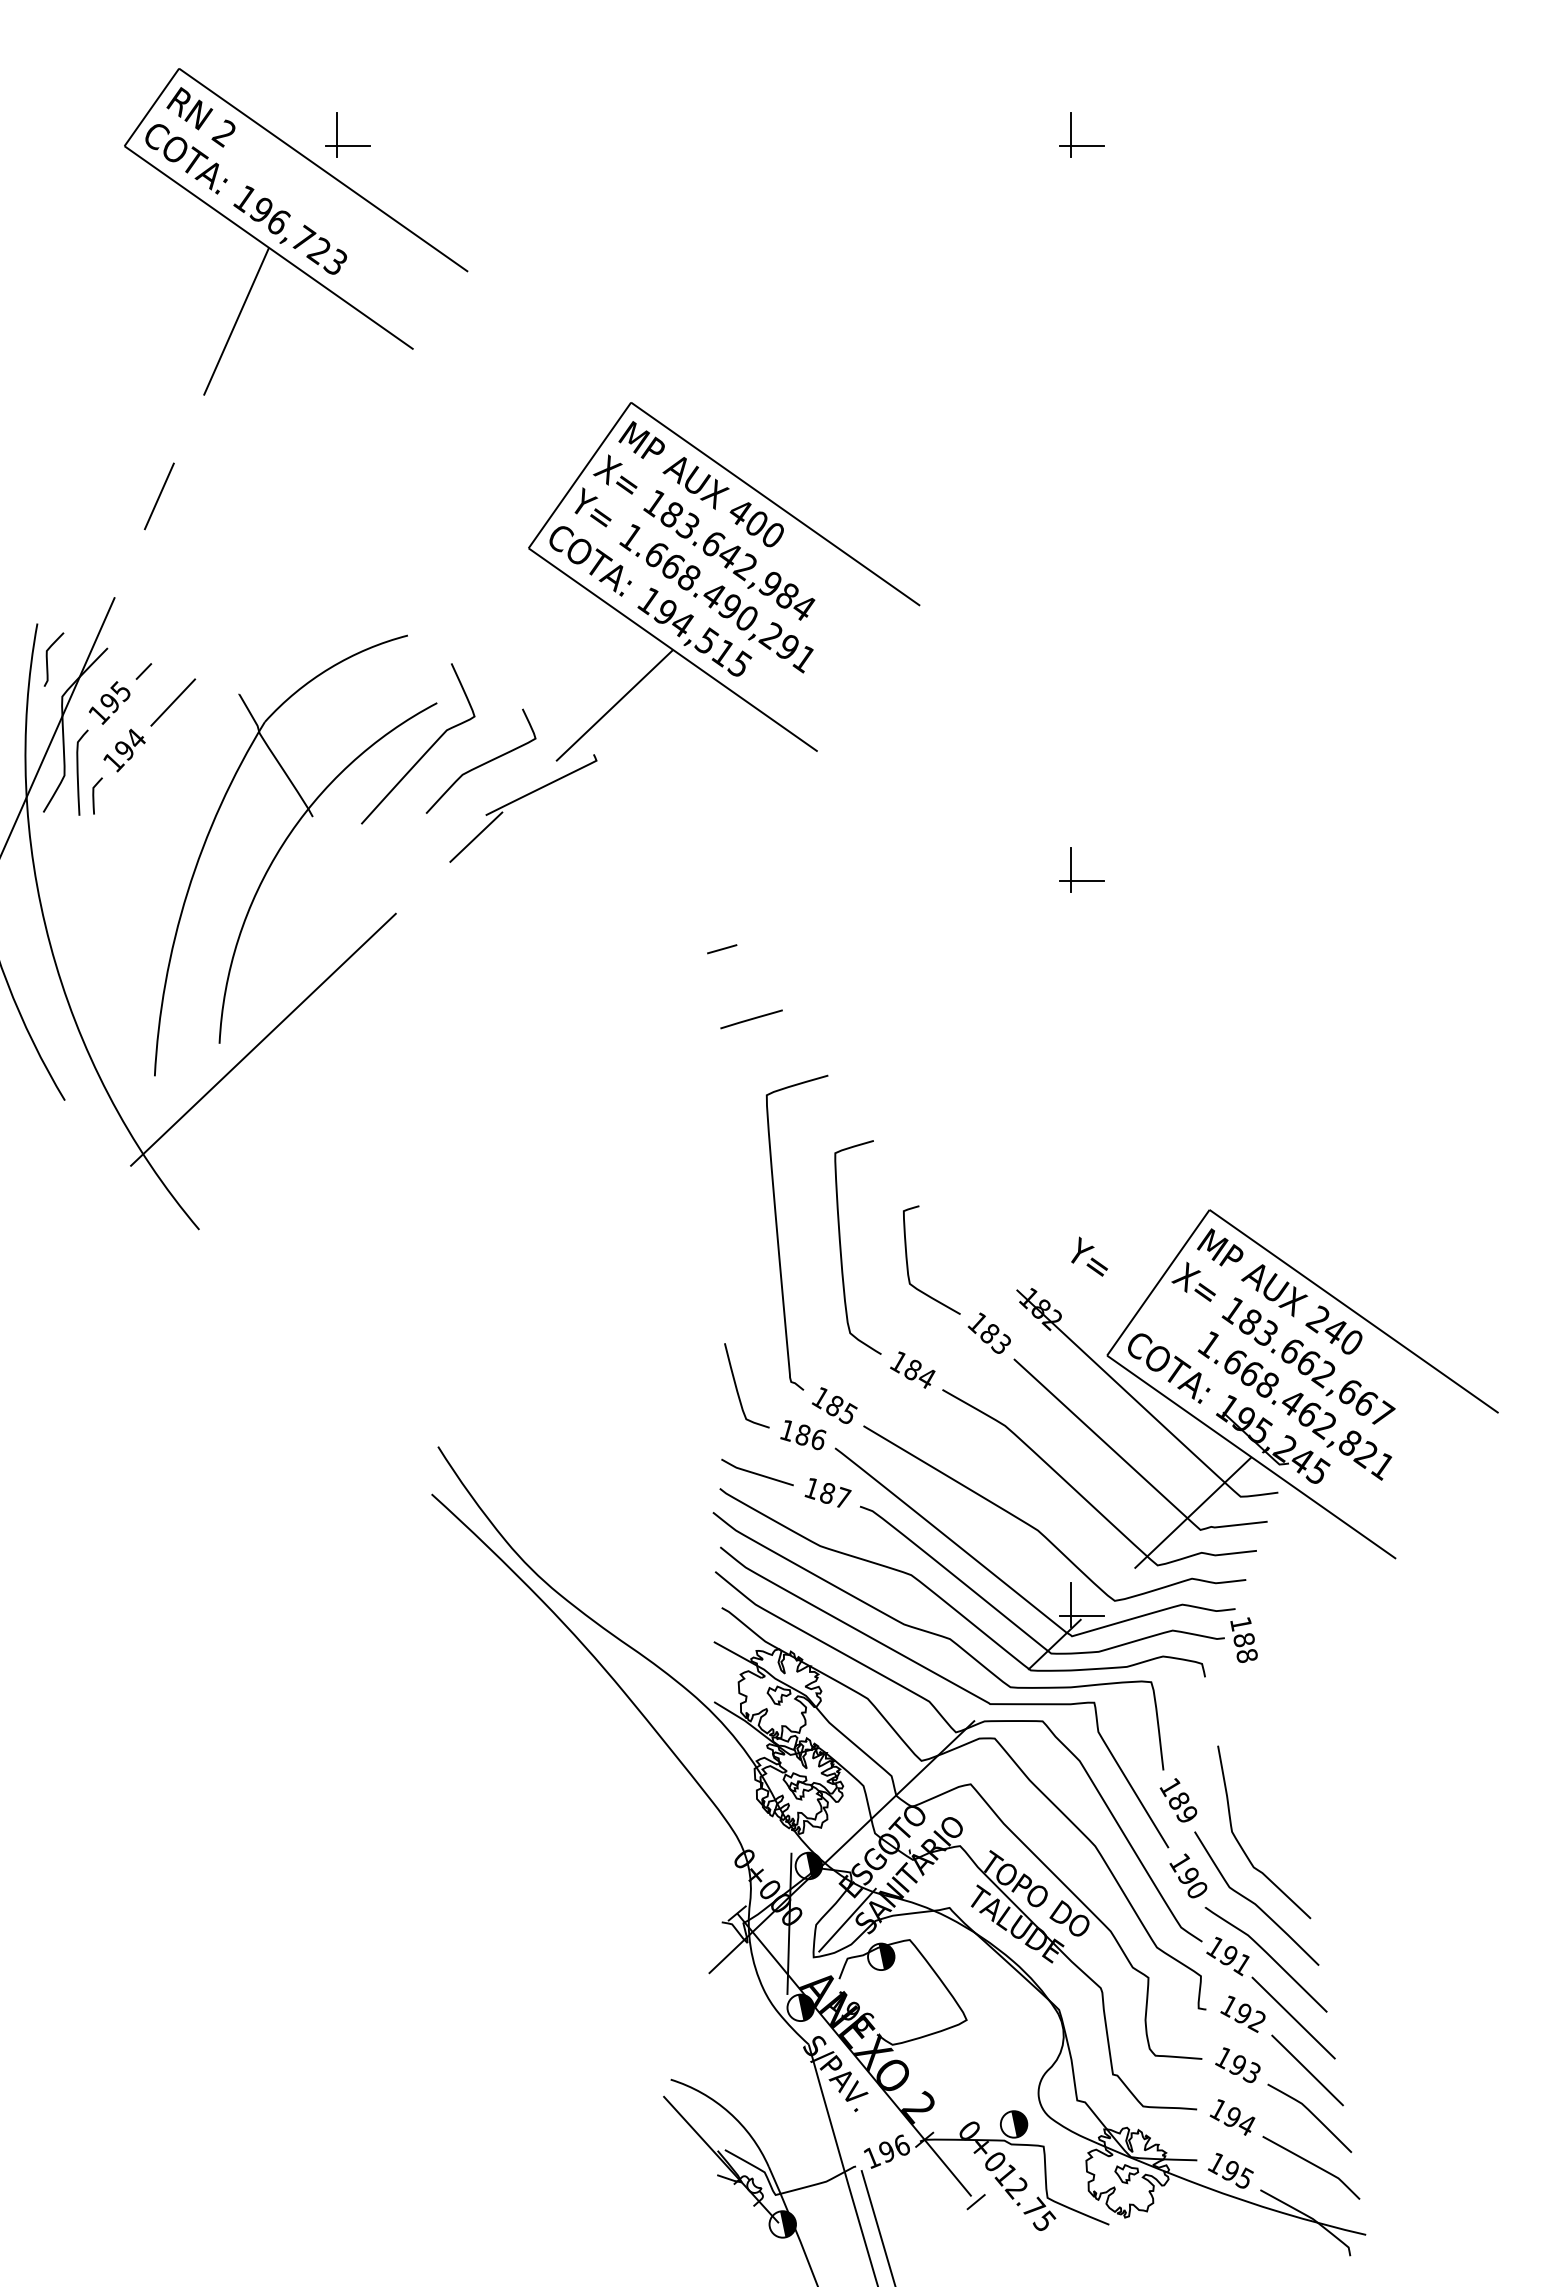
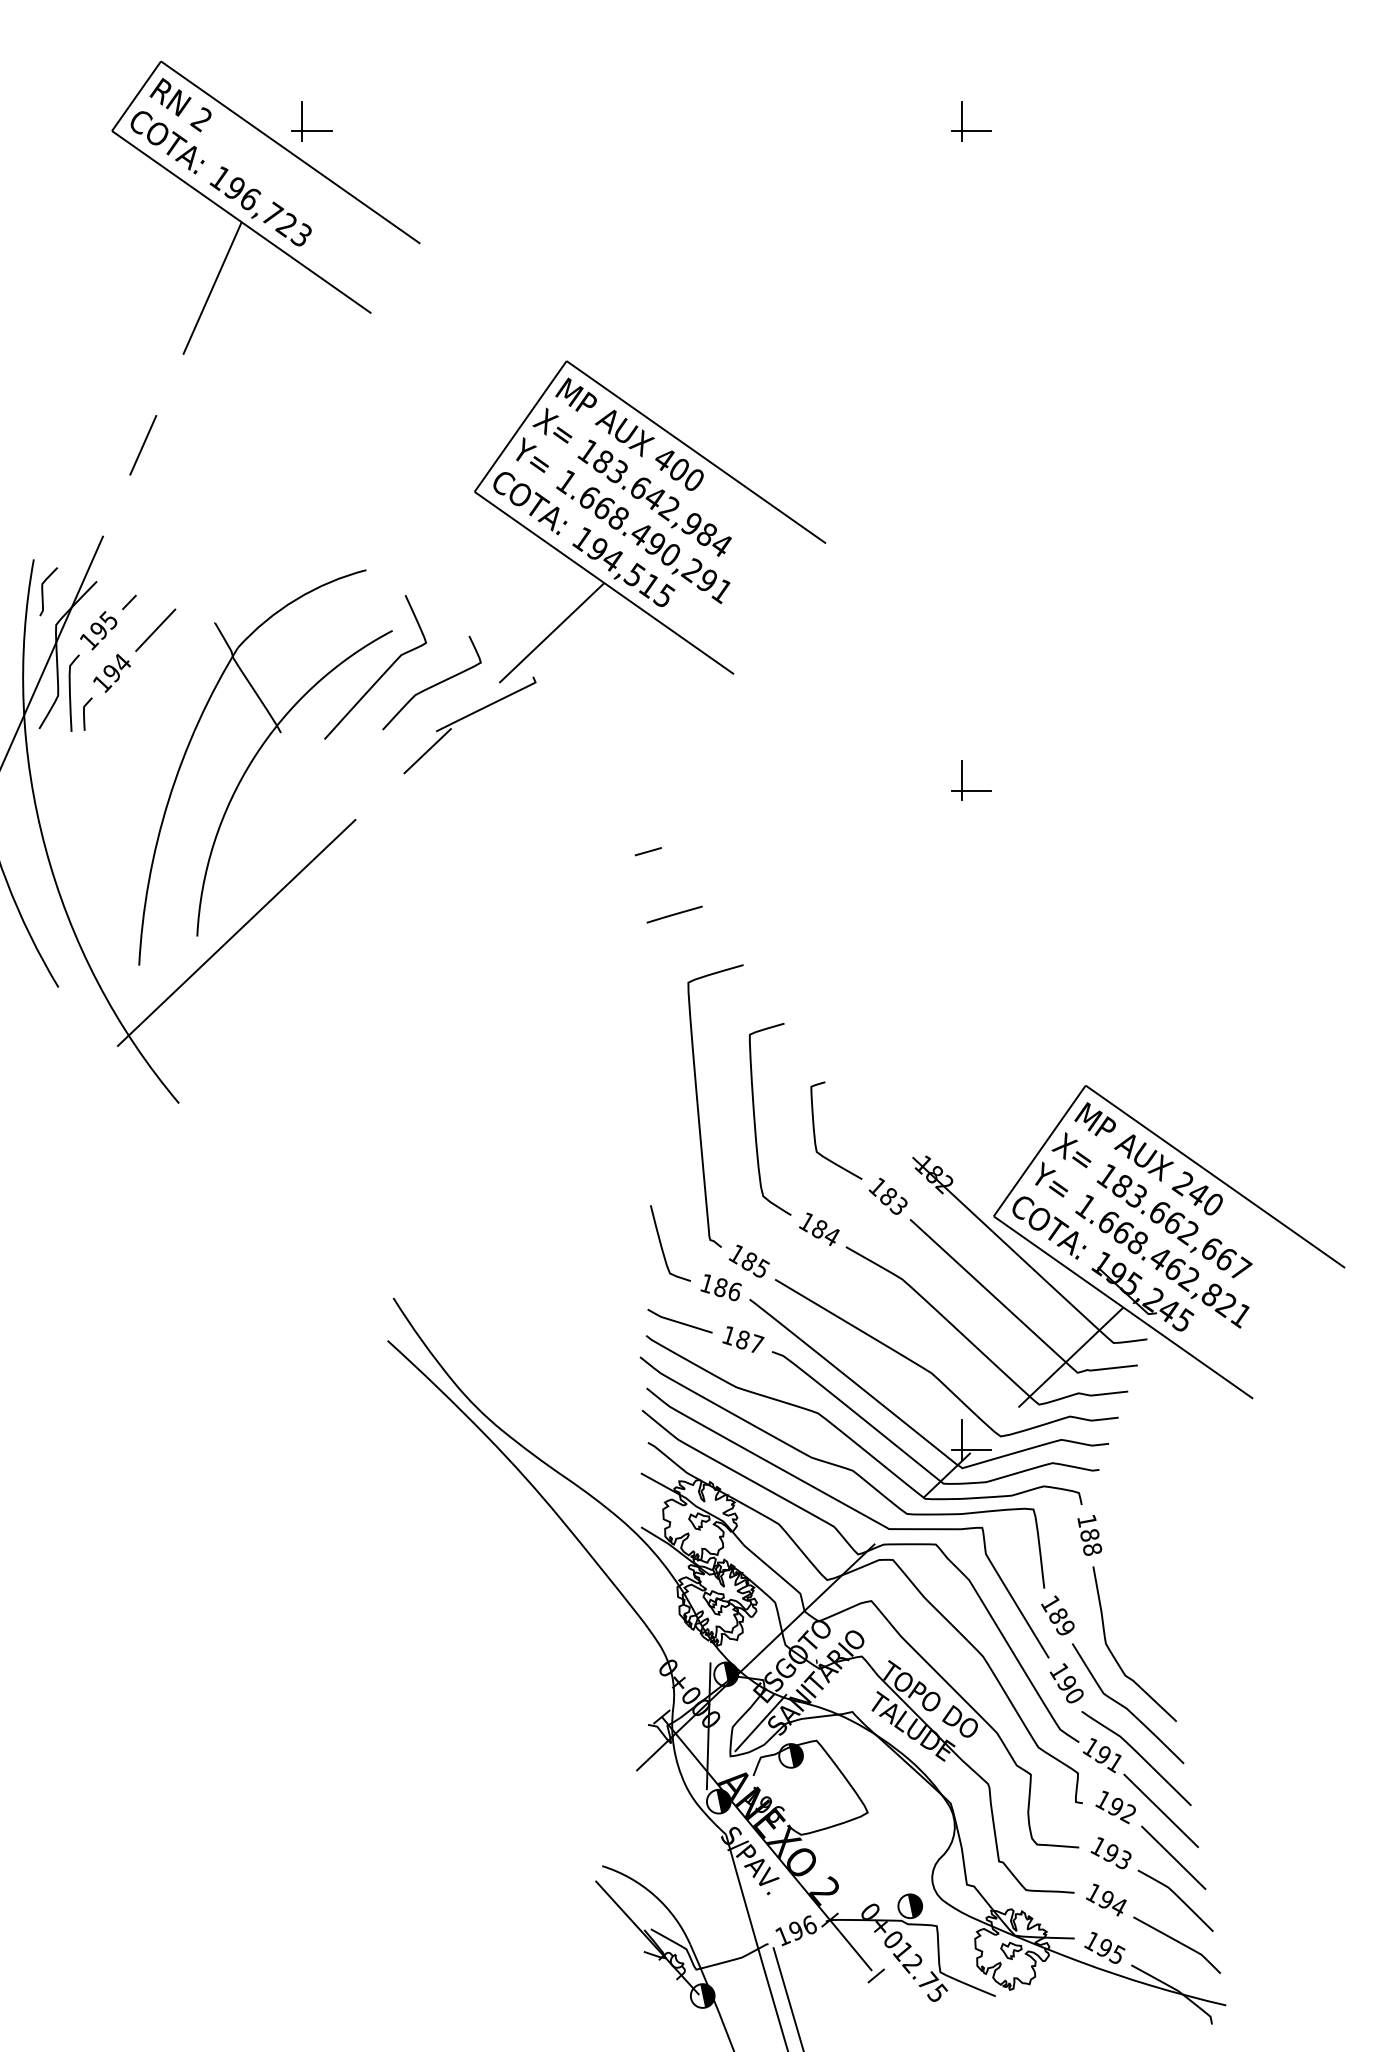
text: (1089, 1256) -> (1051, 1179), moved
text: (1243, 1639) -> (1089, 1534), moved

